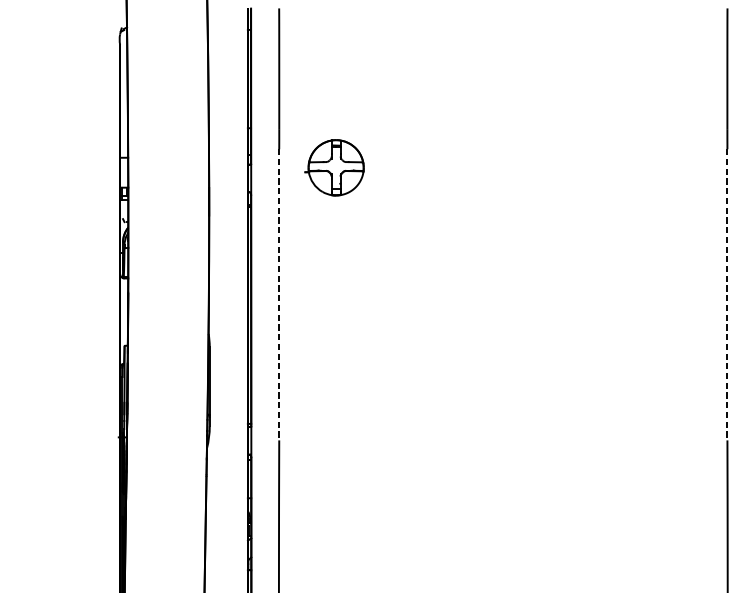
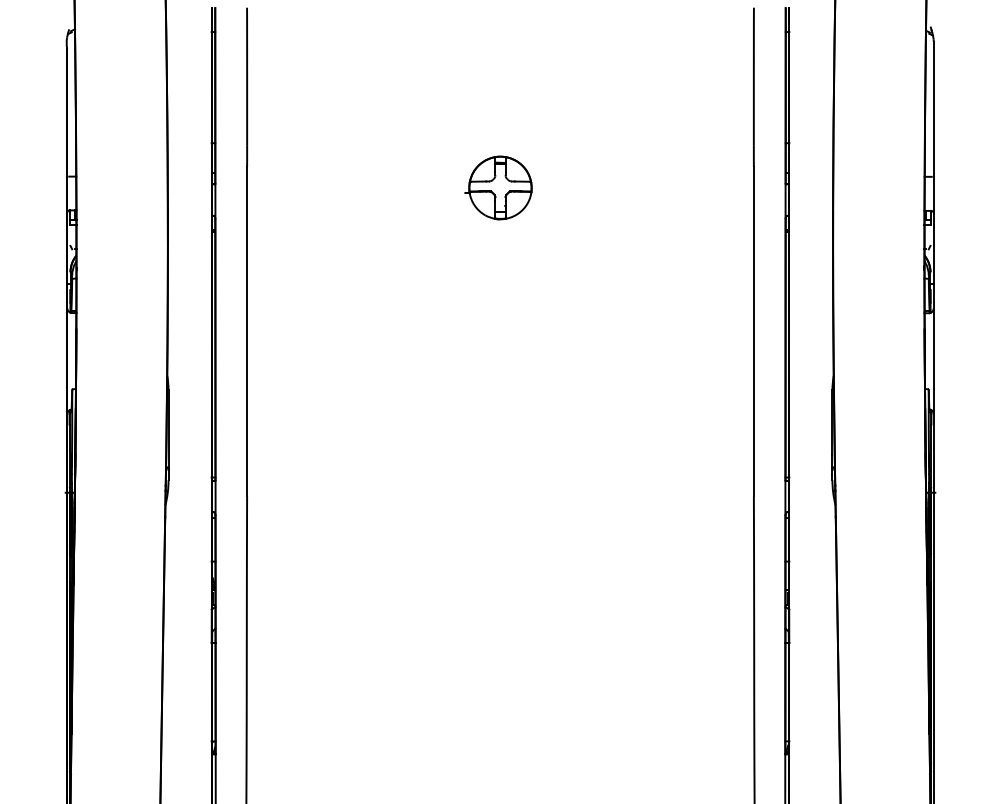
part: (334, 167) -> (498, 187), moved
line: (279, 294) -> (247, 331), dashed -> solid
line: (727, 294) -> (753, 331), dashed -> solid

